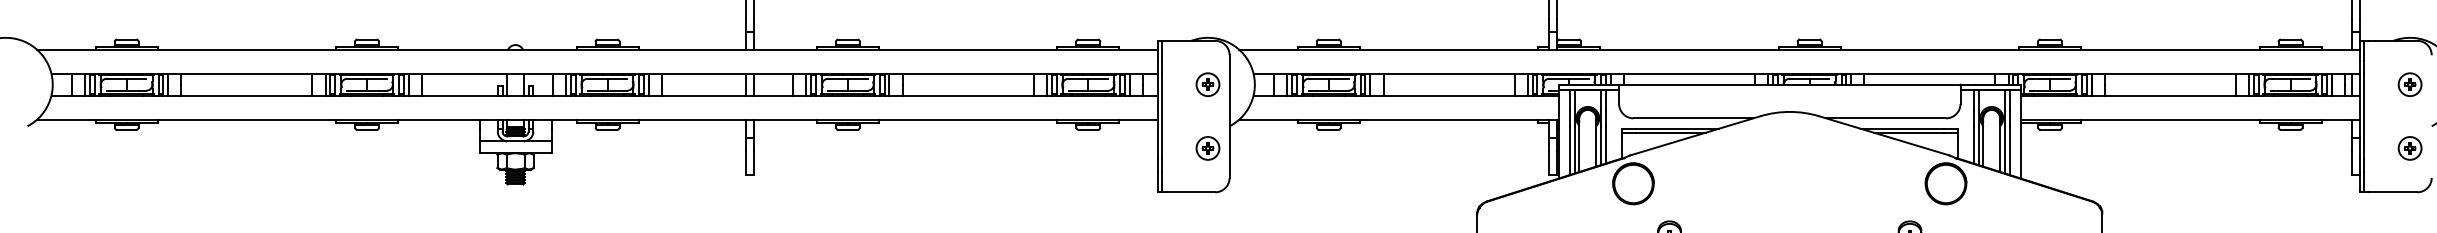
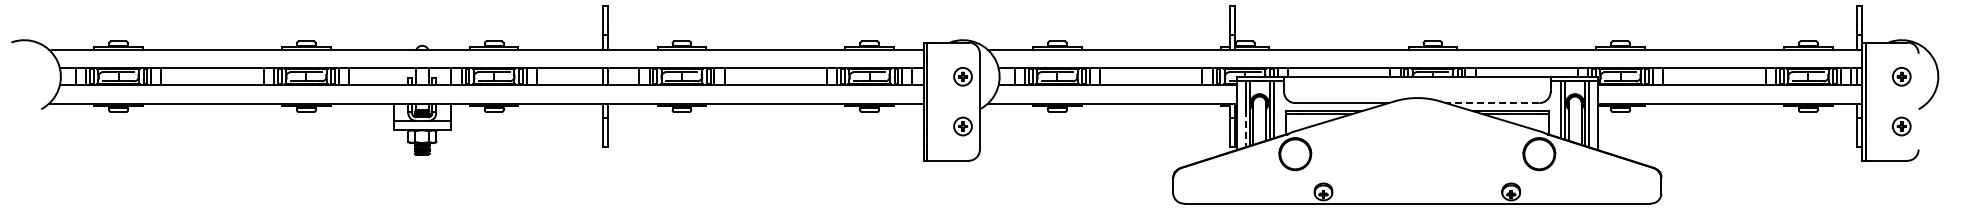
line: (1886, 118) -> (1492, 103), solid -> dashed
line: (1569, 150) -> (1245, 128), solid -> dashed

